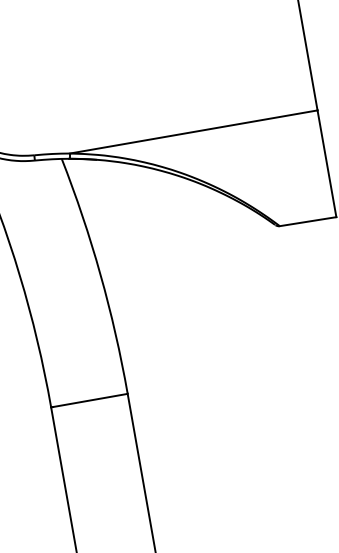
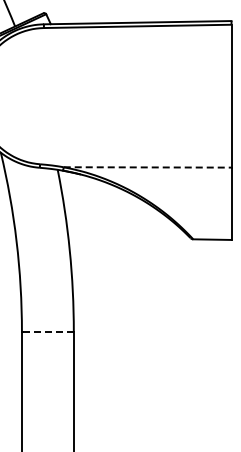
line: (193, 132) -> (147, 167), solid -> dashed
line: (91, 399) -> (49, 331), solid -> dashed

